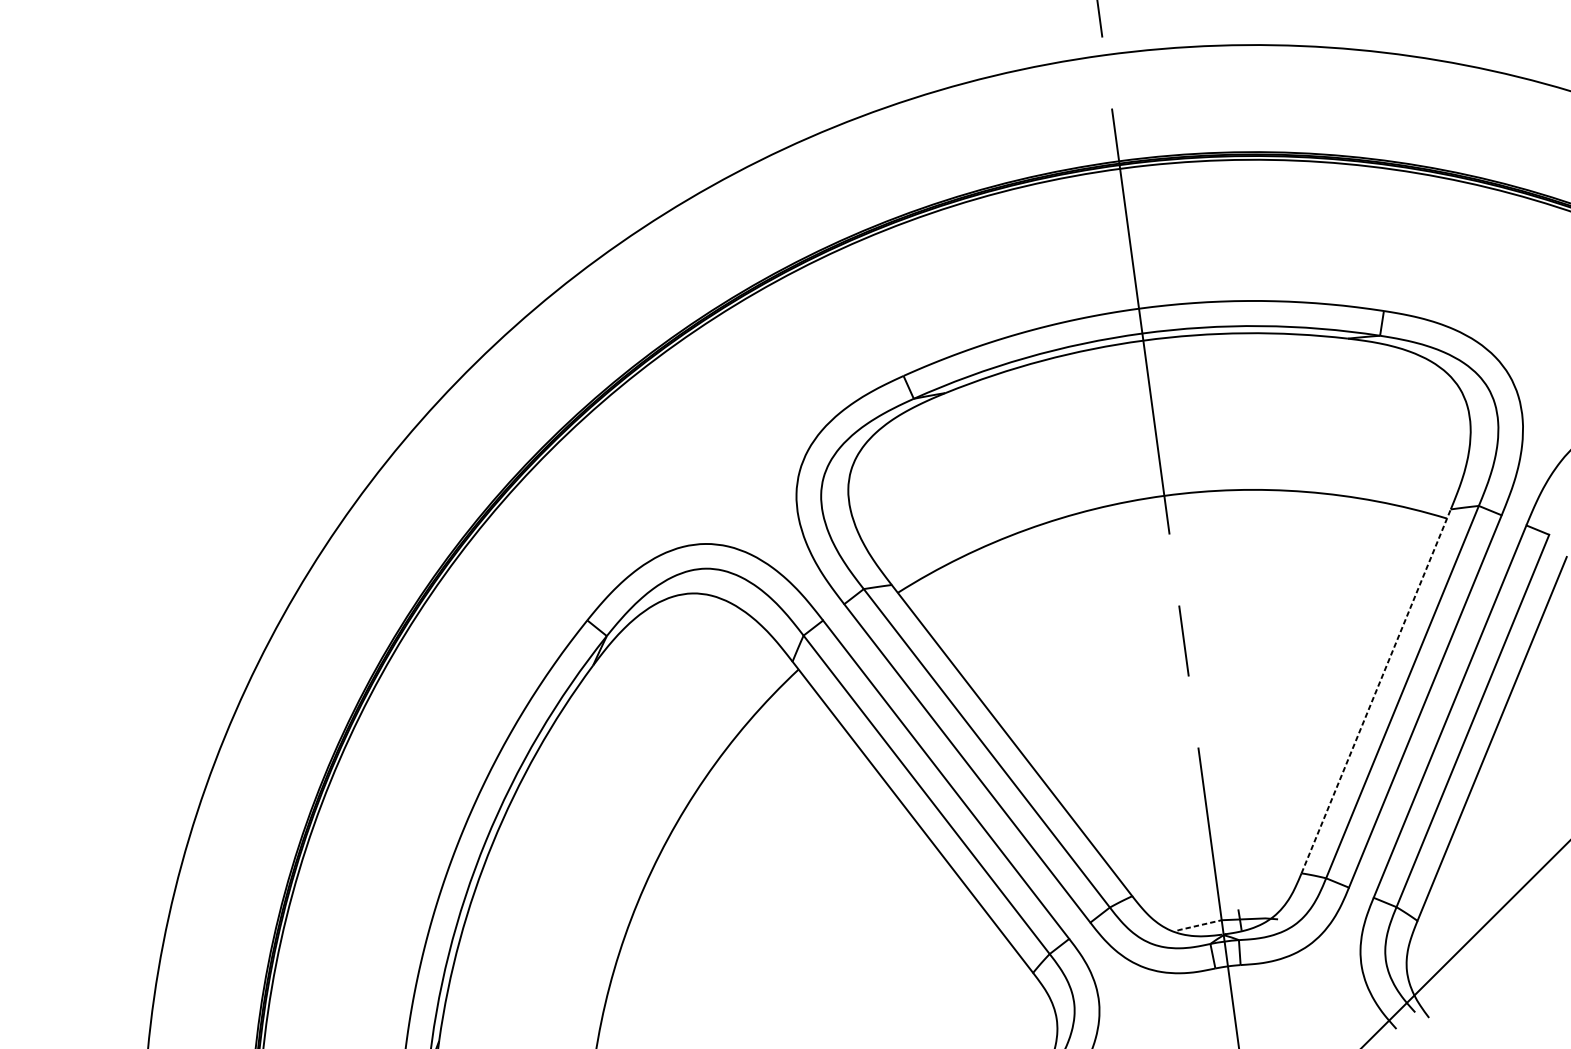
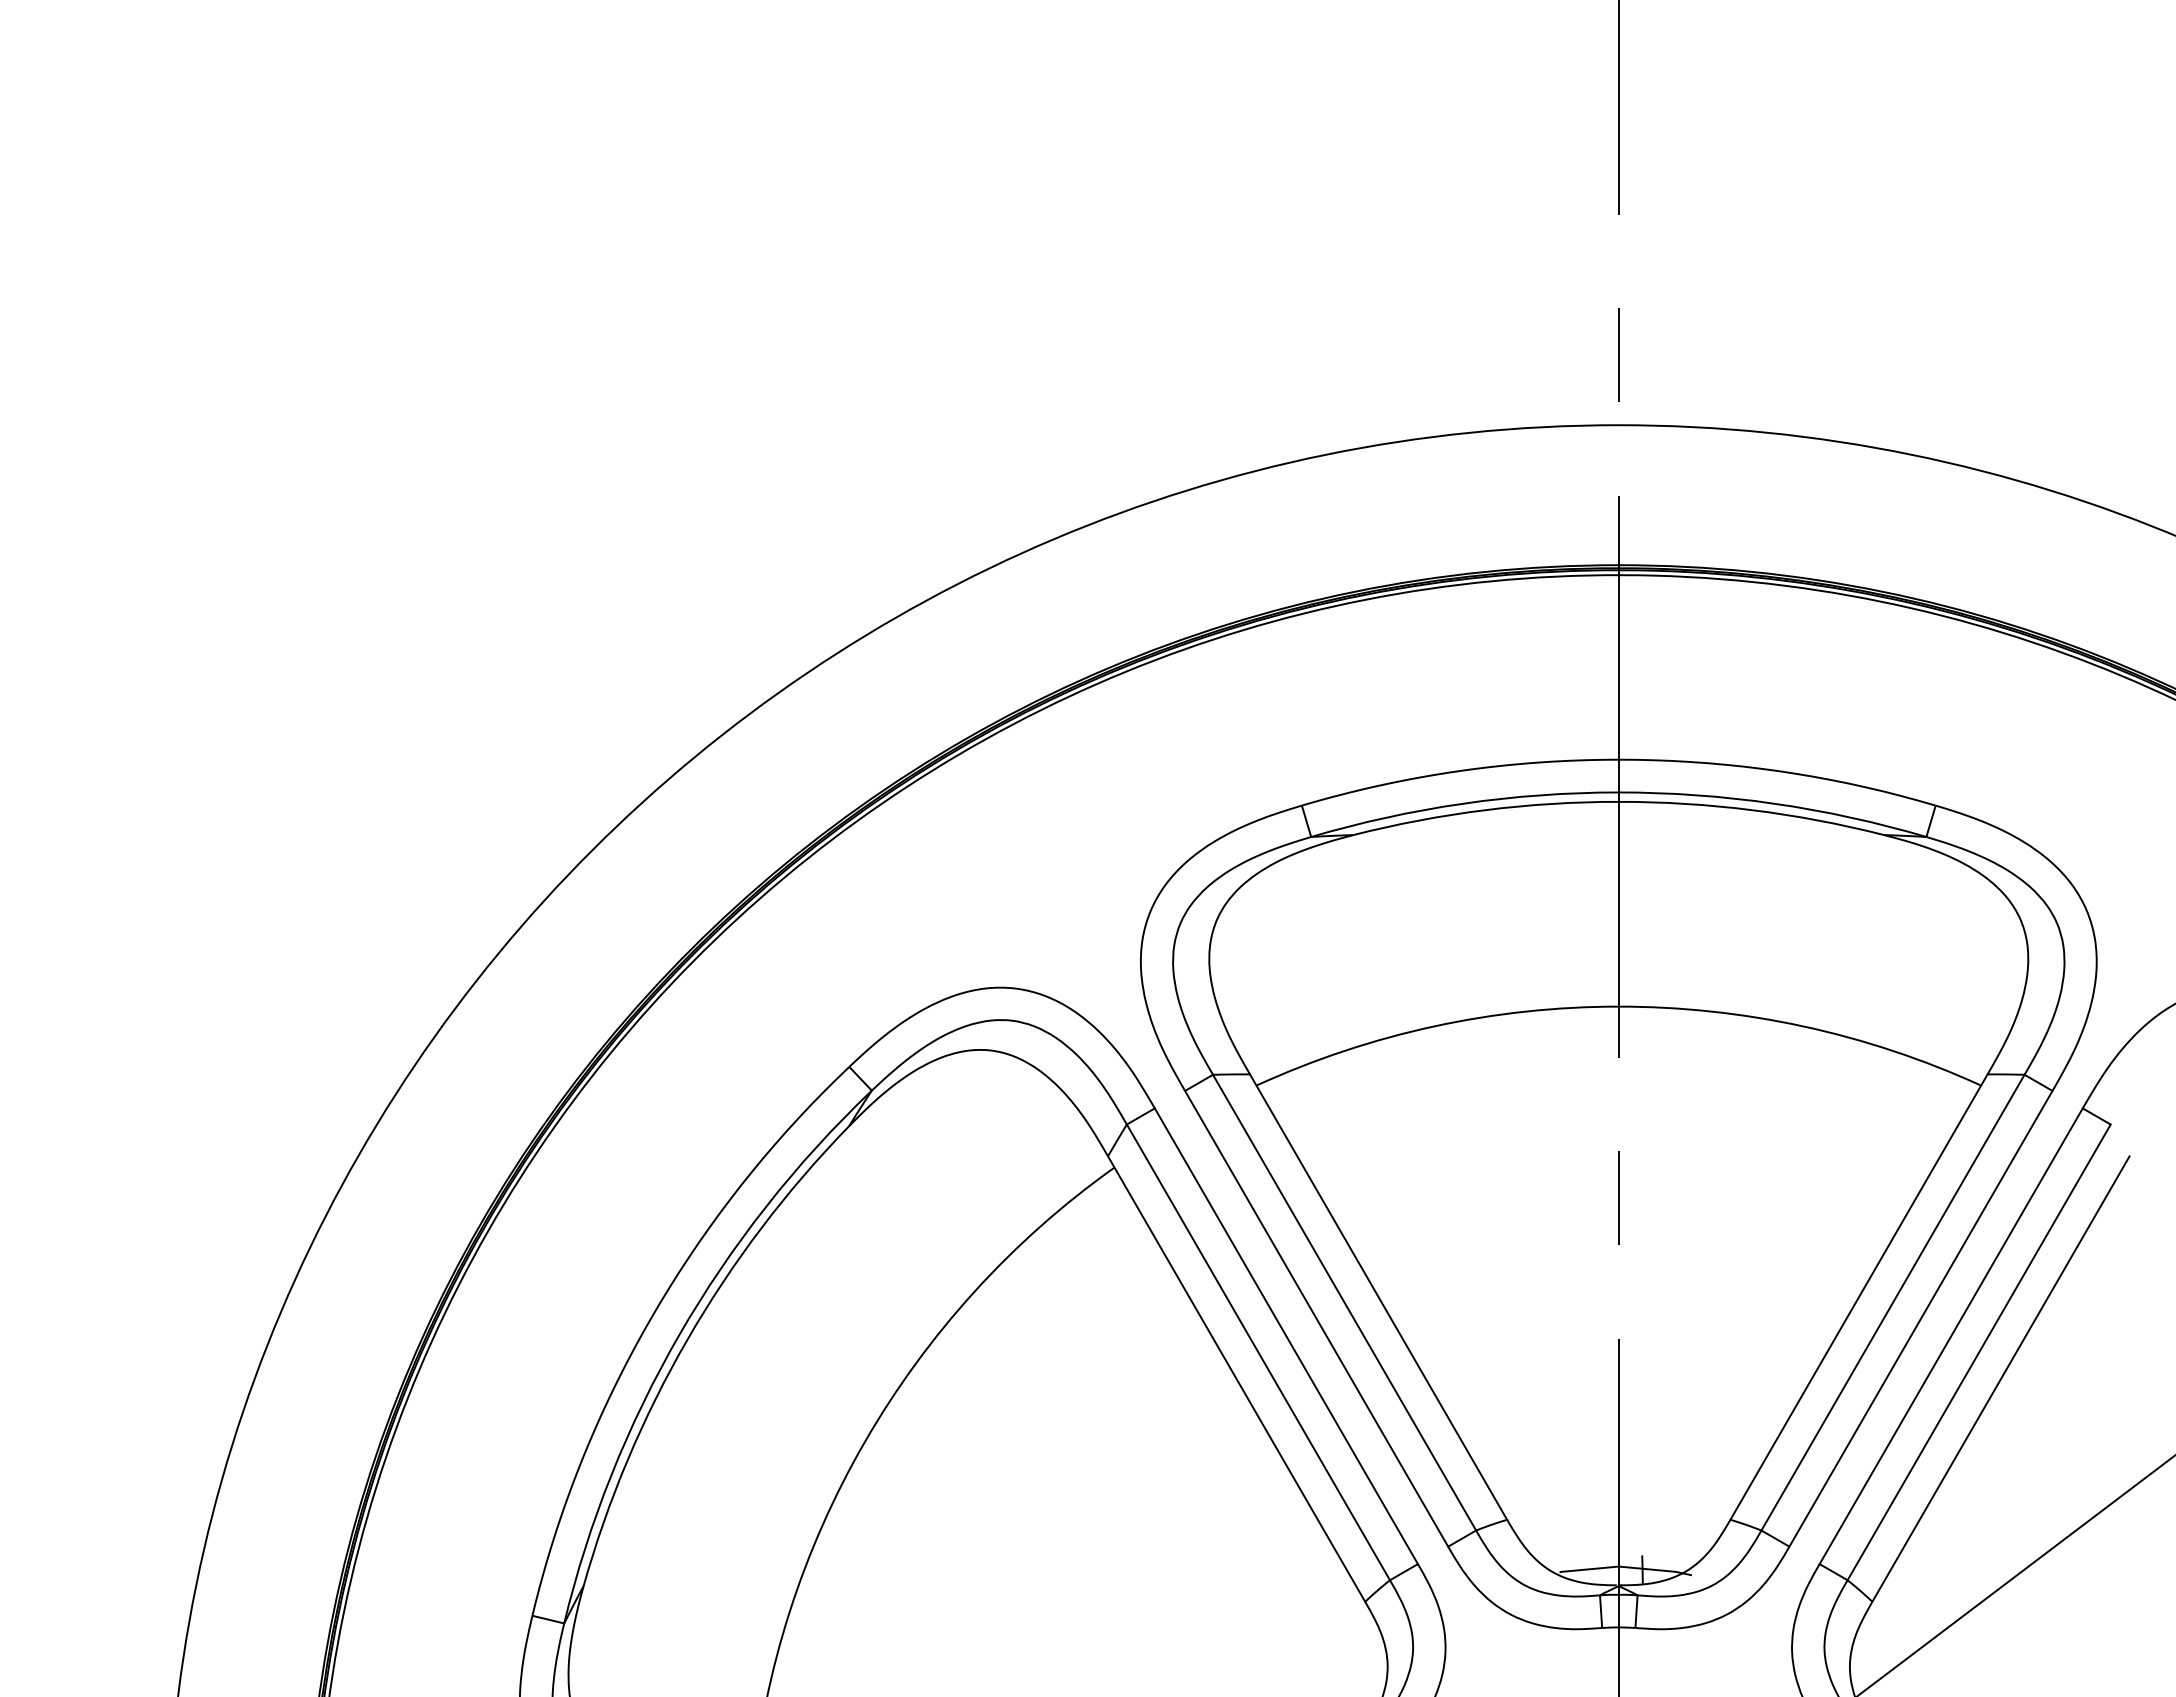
line: (1376, 690) -> (1859, 1296), dashed -> solid
line: (1199, 925) -> (1588, 1569), dashed -> solid

